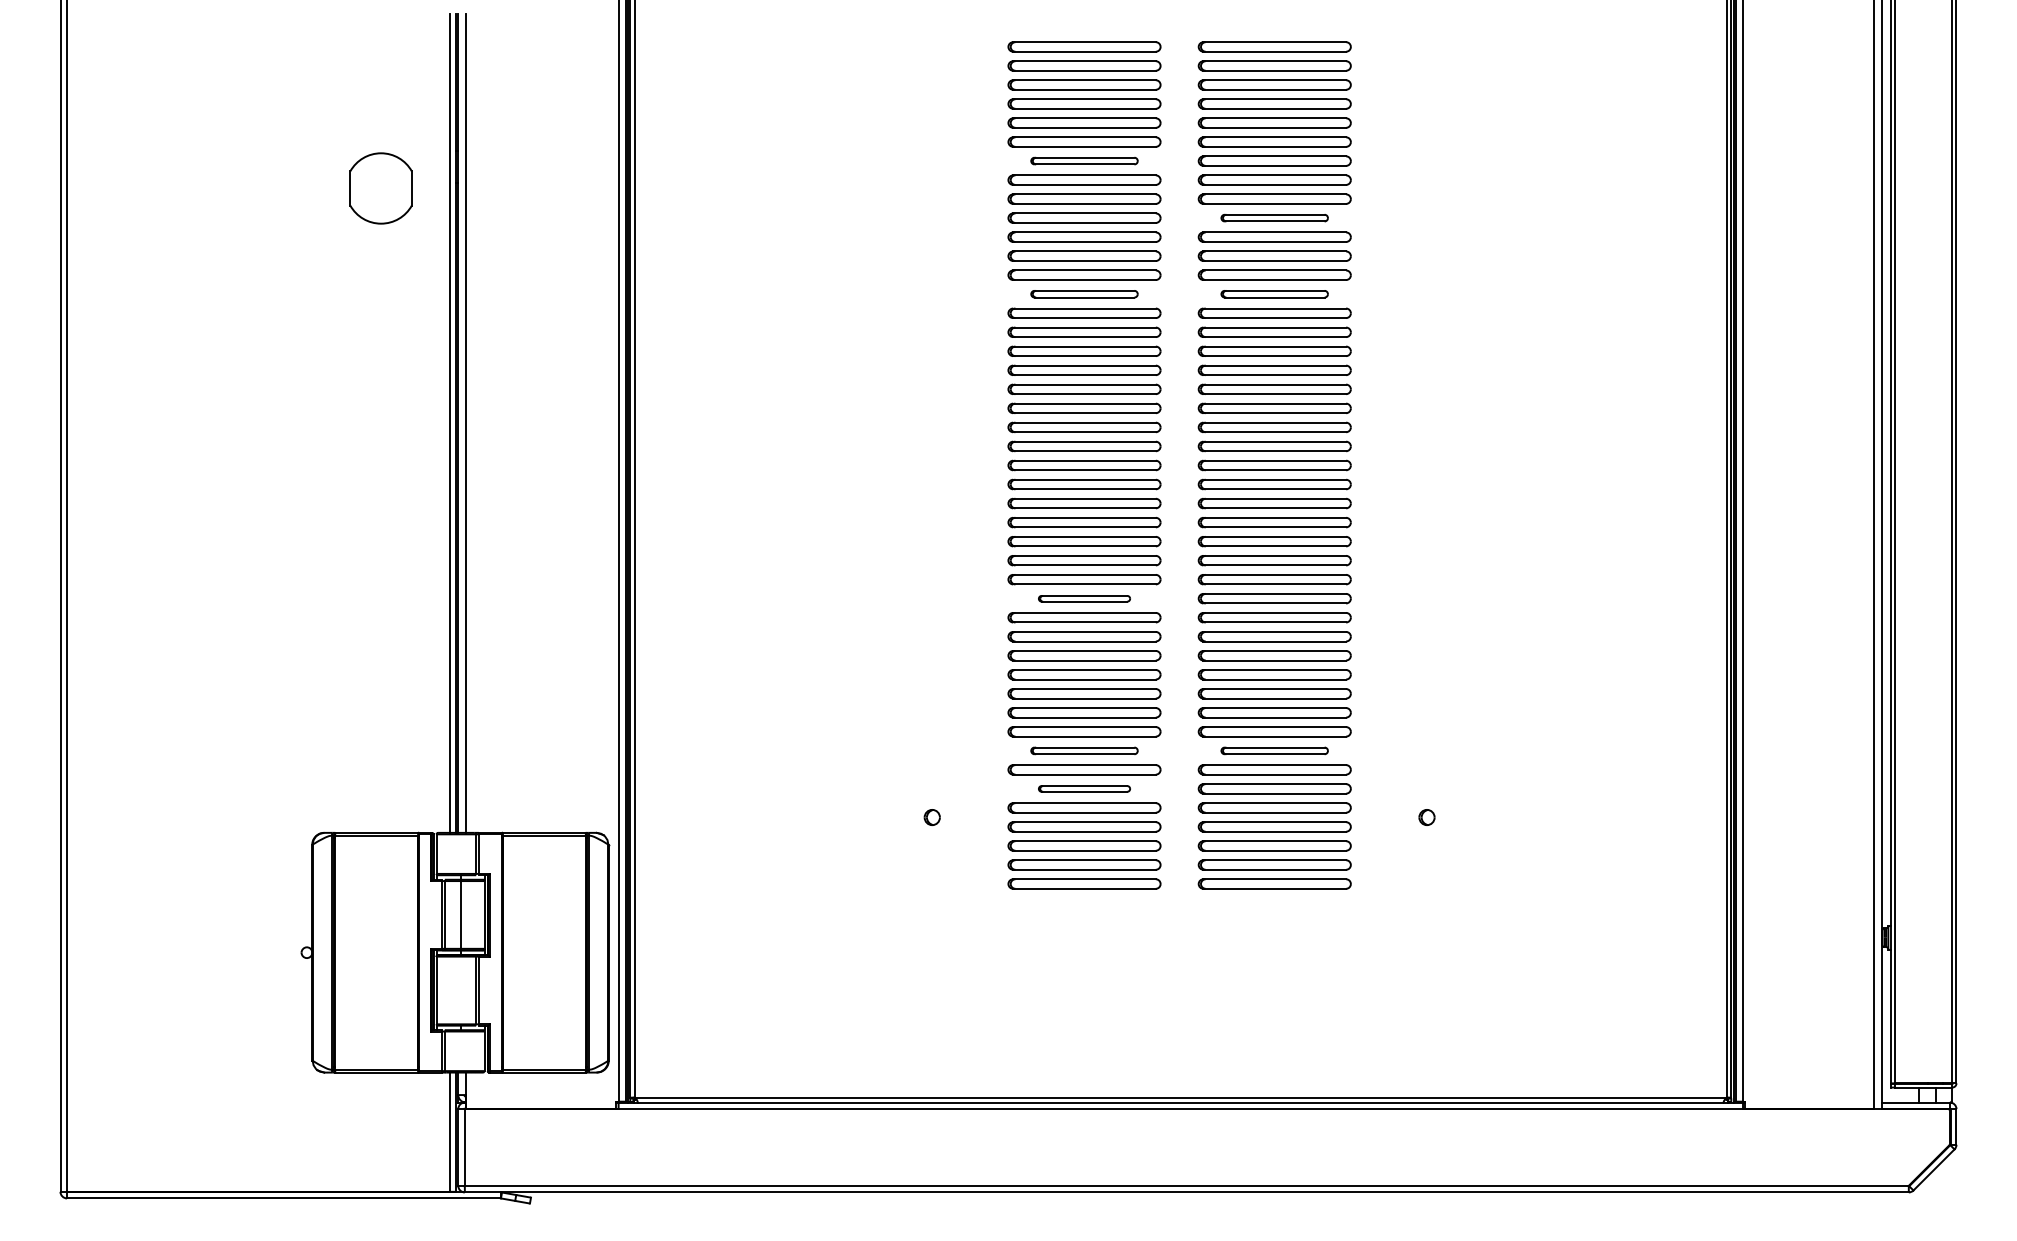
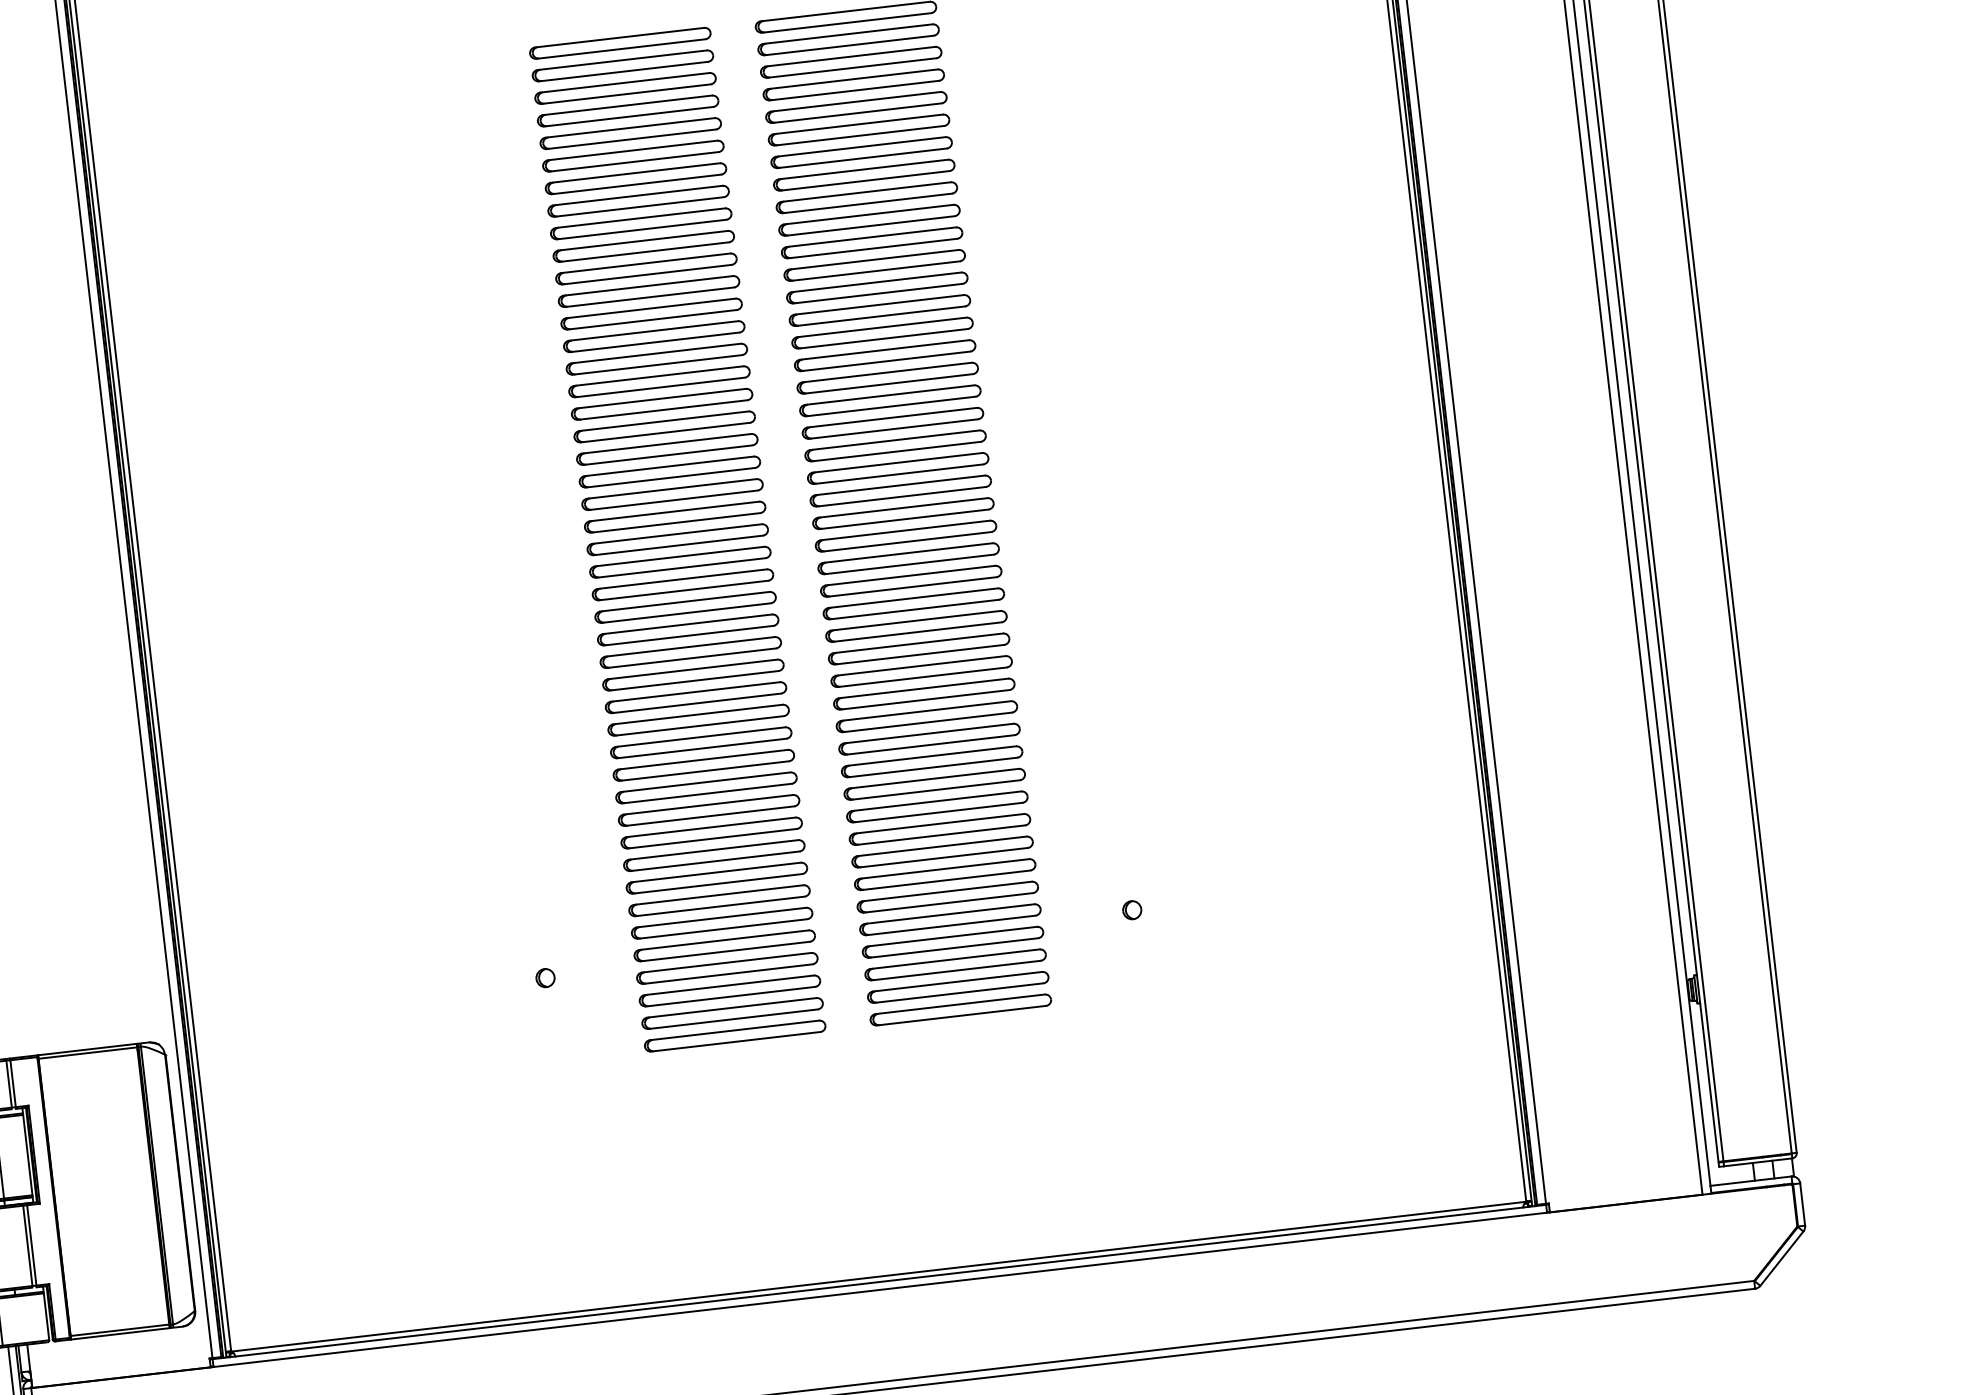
part: (1084, 160) -> (635, 178), size x1.43
part: (1274, 217) -> (869, 219), size x1.43
part: (1084, 293) -> (654, 335), size x1.43
part: (1274, 293) -> (879, 309), size x1.43
part: (1084, 598) -> (696, 697), size x1.67
part: (1084, 750) -> (716, 877), size x1.43
part: (1274, 750) -> (942, 851), size x1.43
part: (1084, 788) -> (722, 922), size x1.67

